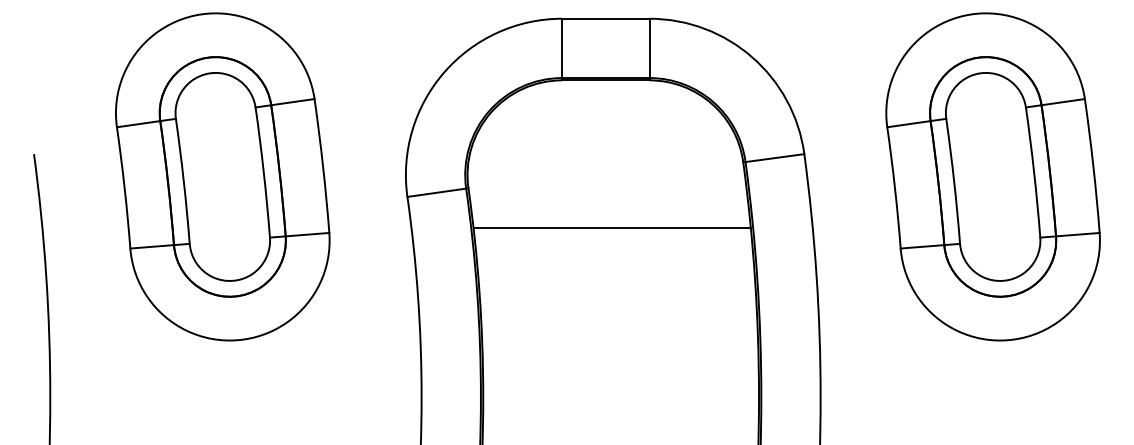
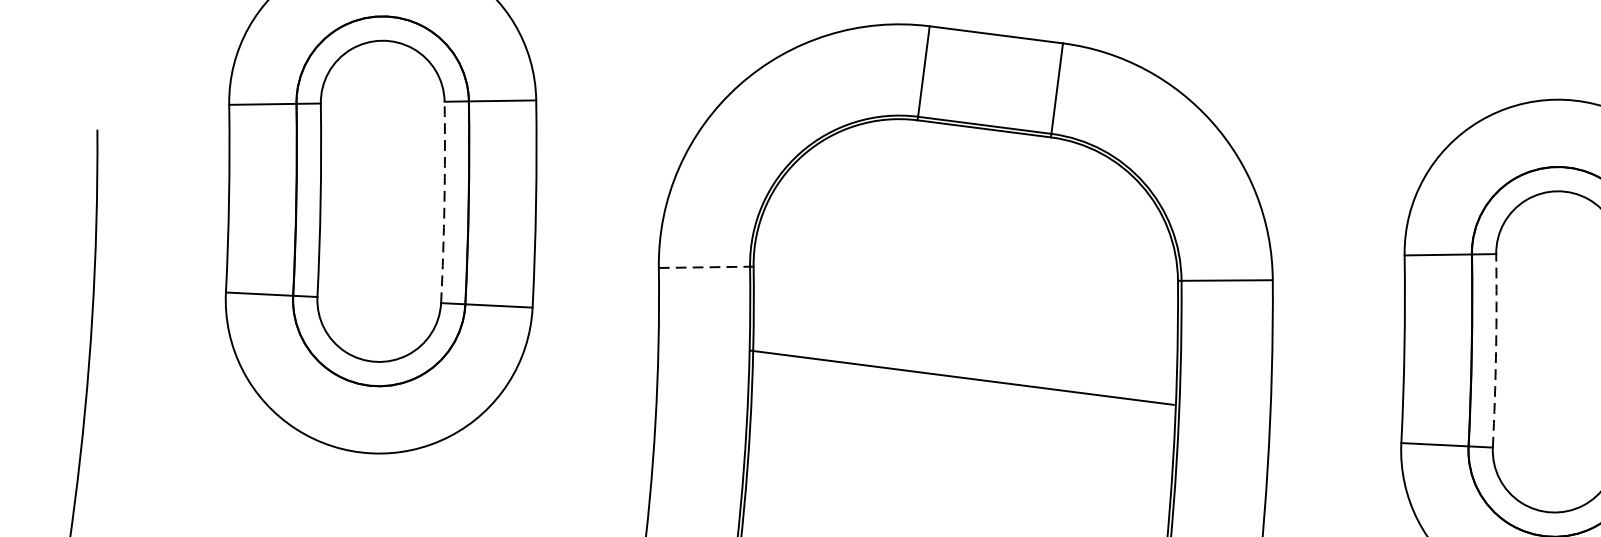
arc: (263, 172) -> (443, 202), solid -> dashed
arc: (954, 181) -> (1496, 351), solid -> dashed
line: (436, 192) -> (704, 266), solid -> dashed
line: (611, 227) -> (961, 377), moved

